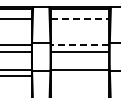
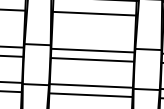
line: (80, 19) -> (94, 14), dashed -> solid
line: (79, 45) -> (91, 51), dashed -> solid
line: (79, 76) -> (90, 95), added

